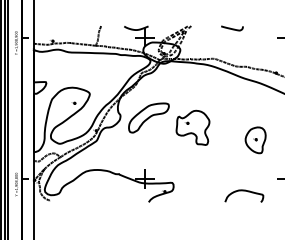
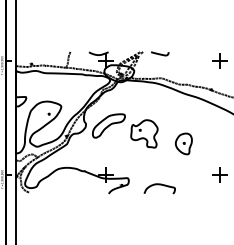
curve: (232, 28) -> (160, 53), moved
part: (255, 139) -> (183, 143), moved
curve: (244, 191) -> (159, 185), moved

